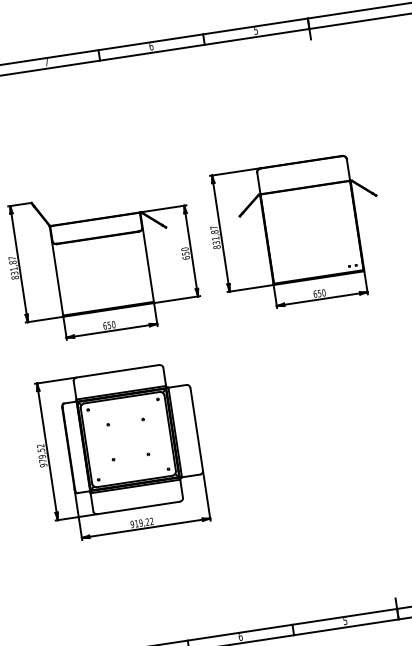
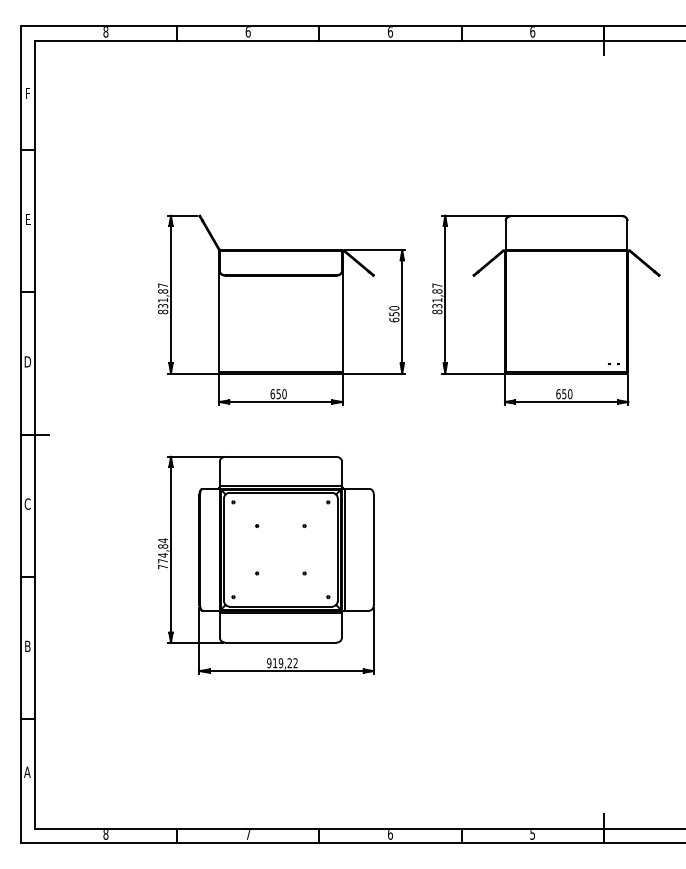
text: (255, 30) -> (532, 32), 5 -> 6
text: (46, 62) -> (247, 32), 7 -> 6
text: (42, 455) -> (163, 553), 979,52 -> 774,84

